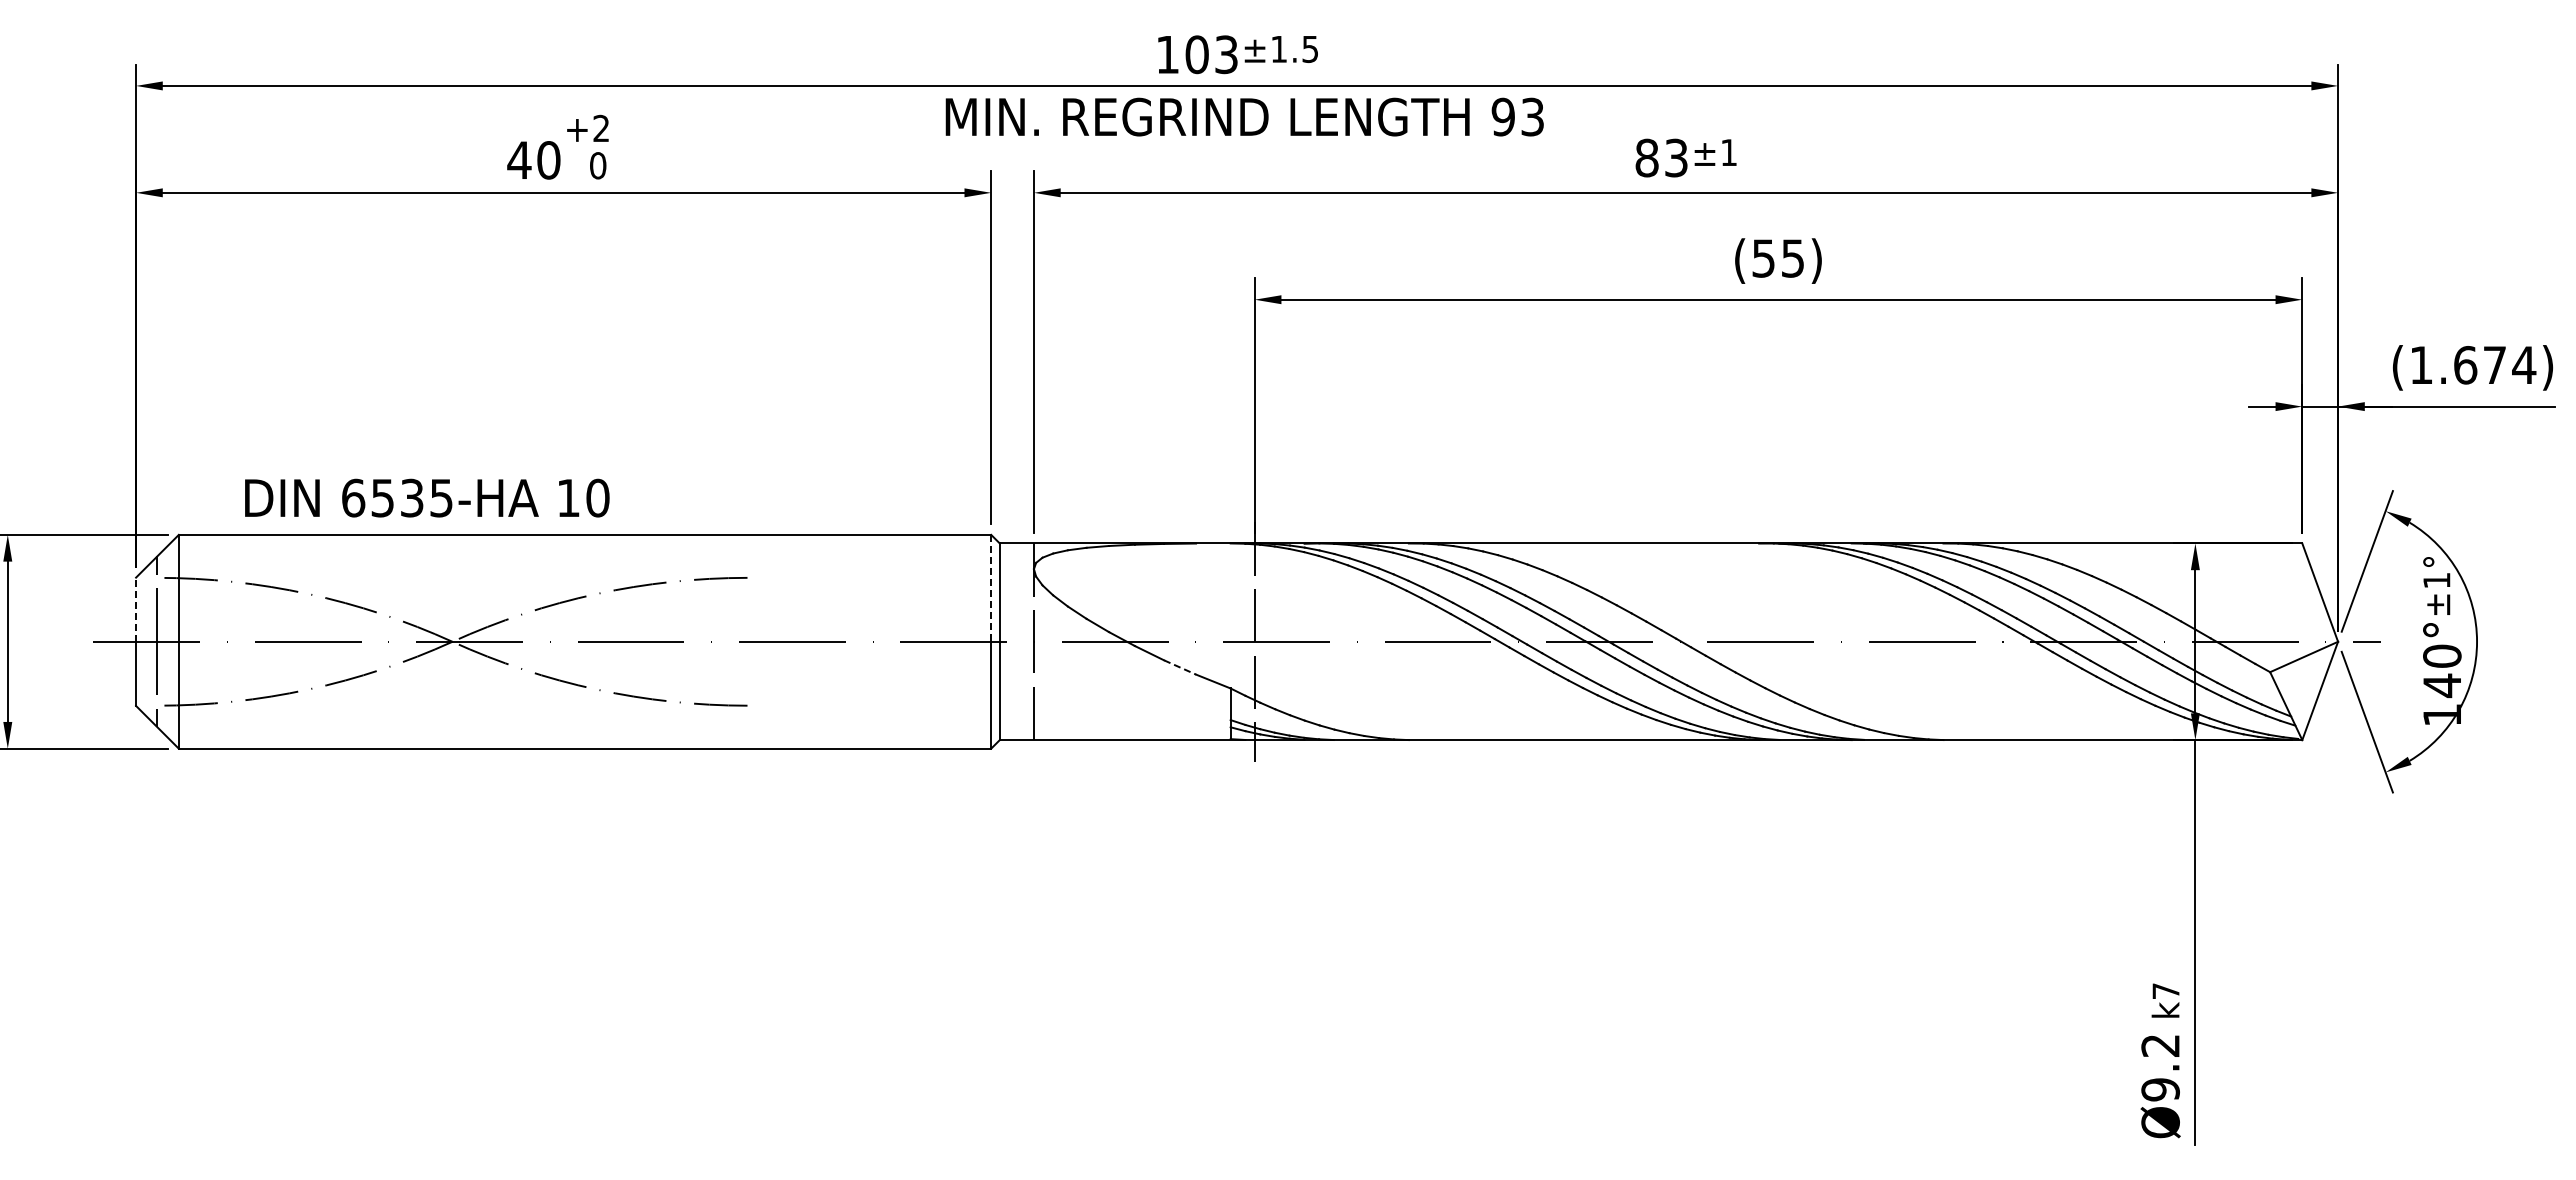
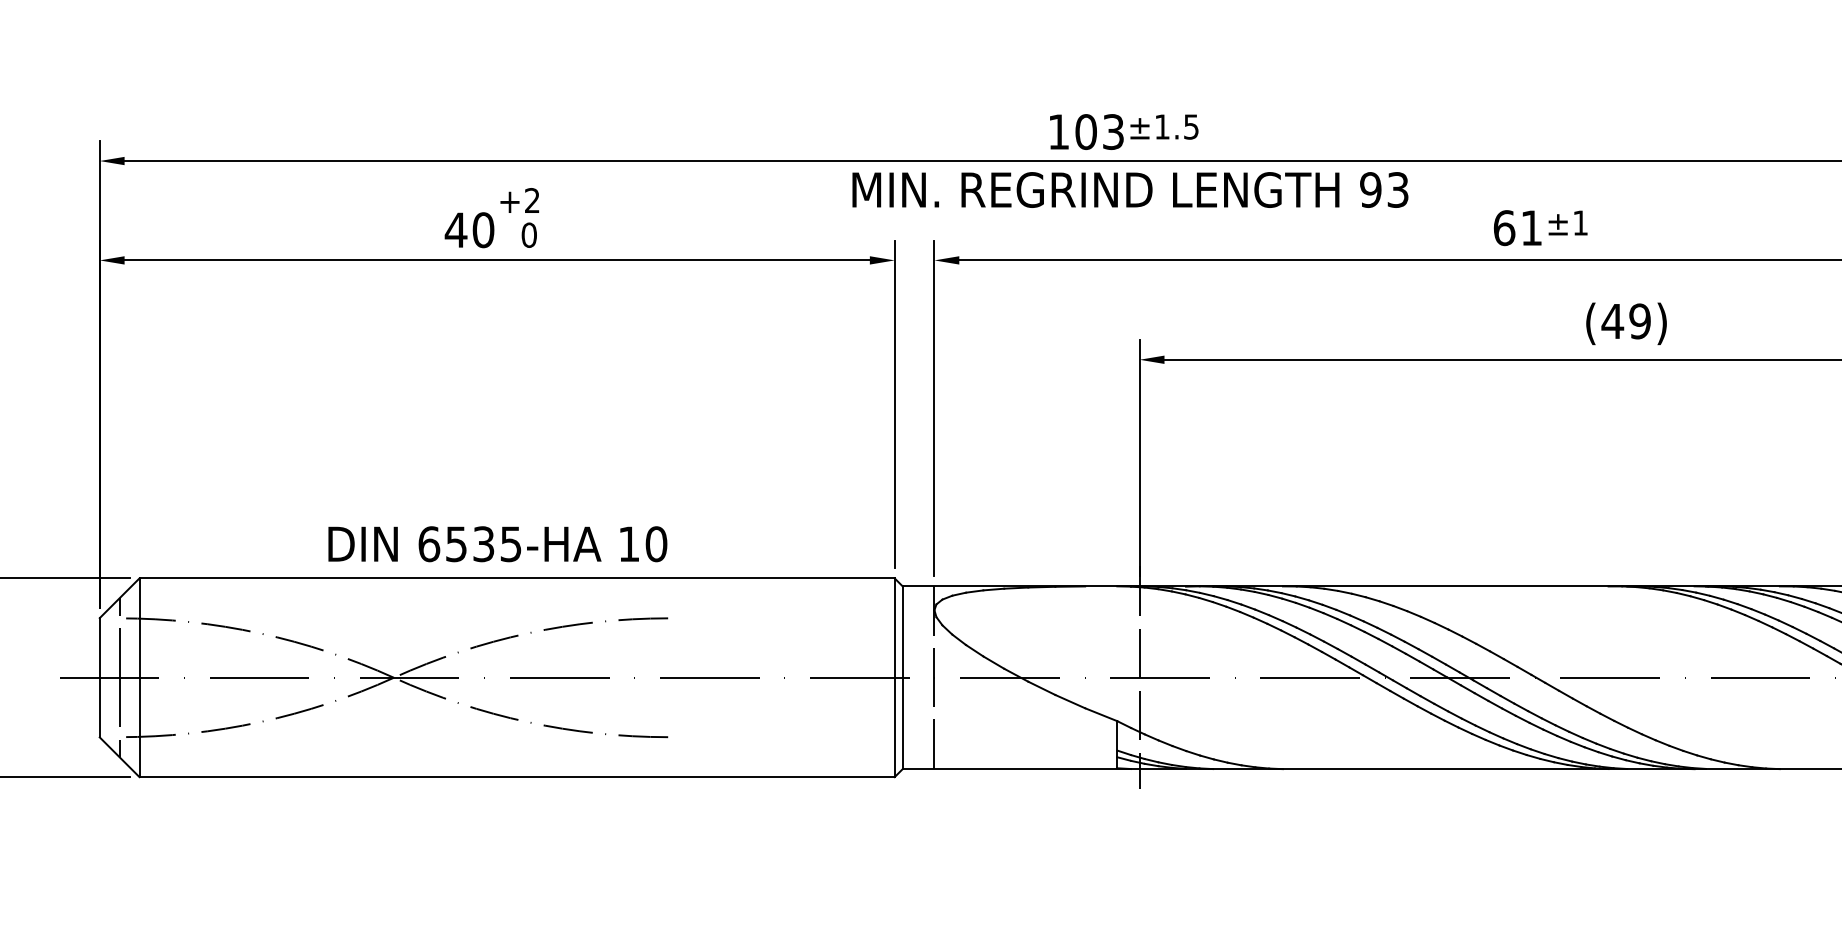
text: (1661, 157) -> (1517, 227), 83 -> 61
text: (1777, 258) -> (1625, 321), (55) -> (49)
text: (427, 497) -> (498, 543), moved
line: (991, 588) -> (894, 628), dashed -> solid
line: (136, 609) -> (100, 647), dashed -> solid
line: (1180, 667) -> (1070, 701), dashed -> solid

